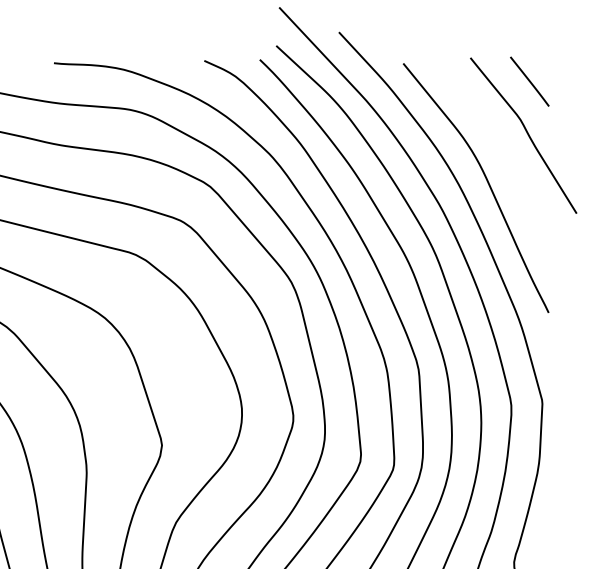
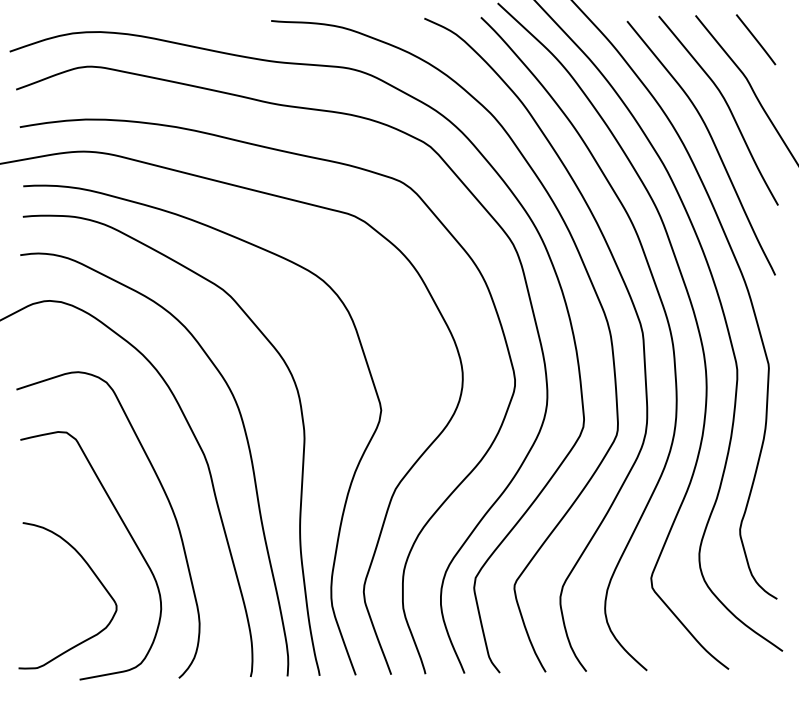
curve: (500, 146) -> (726, 105), added

